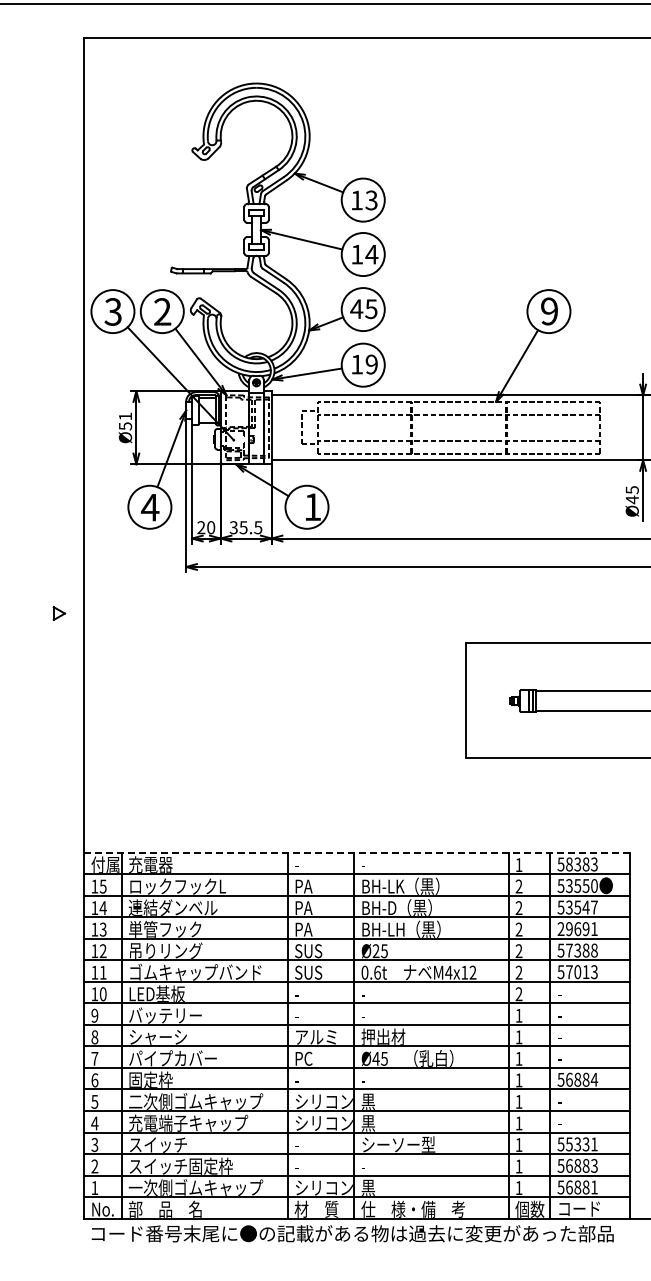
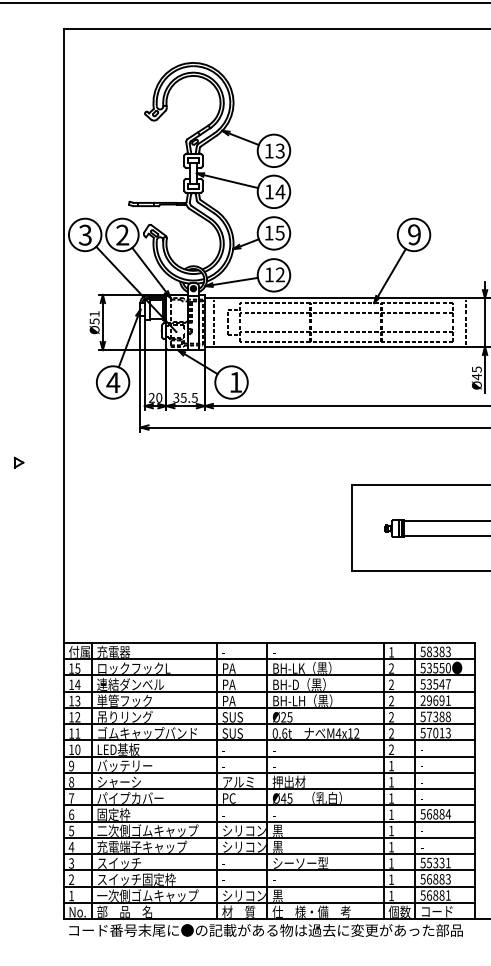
text: (356, 308) -> (268, 232), 45 -> 15
text: (371, 364) -> (280, 274), 19 -> 12
line: (283, 427) -> (213, 322), added
line: (618, 427) -> (466, 322), added
part: (58, 613) -> (18, 462), moved
line: (357, 852) -> (269, 642), dashed -> solid

